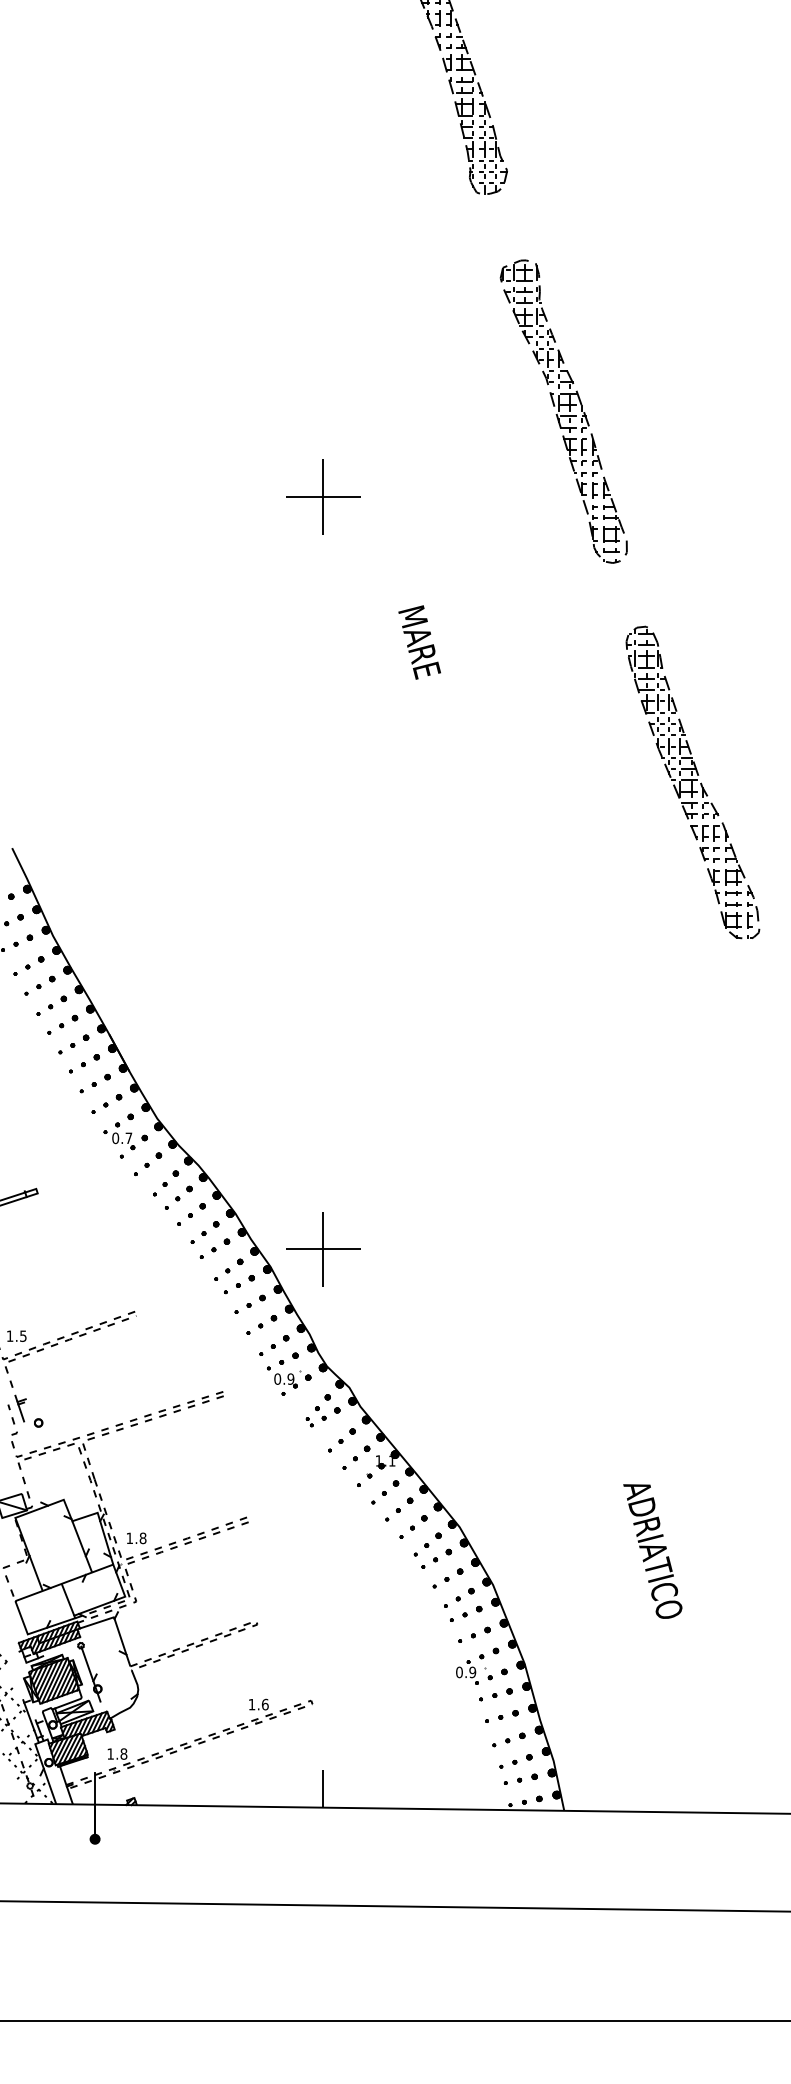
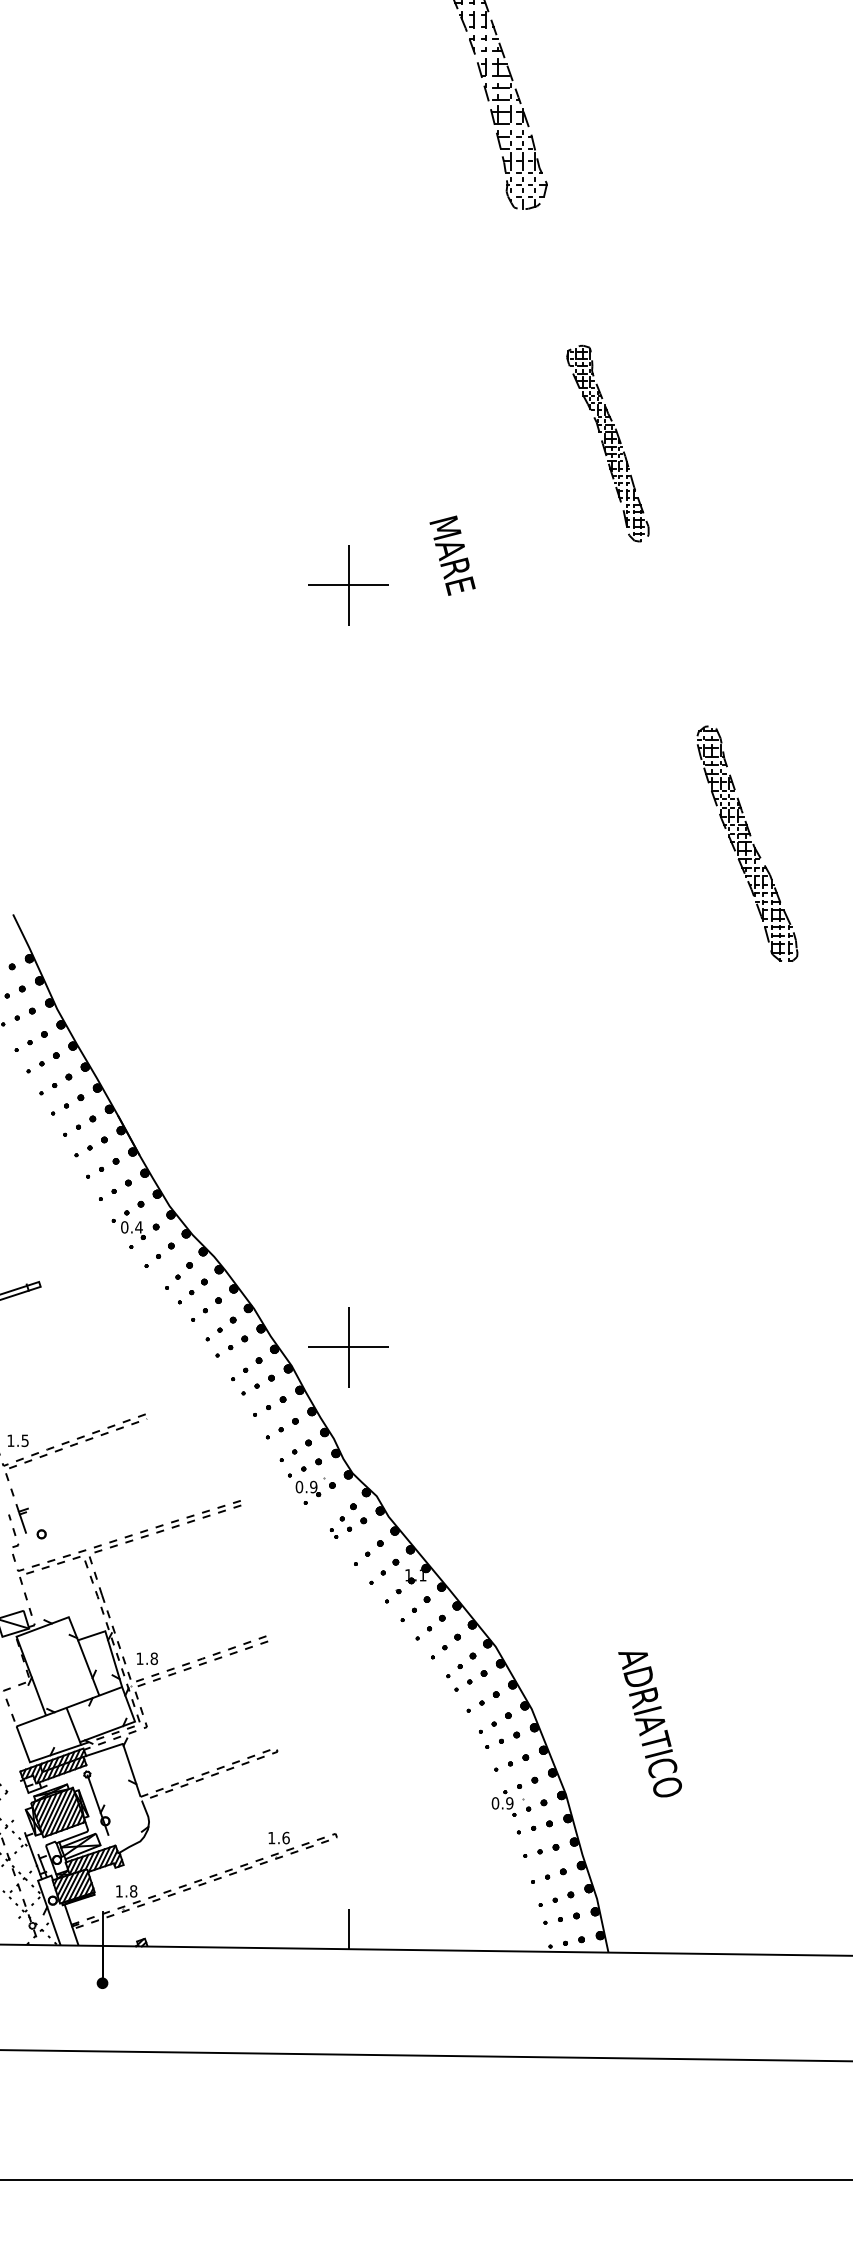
part: (563, 411) -> (607, 443), size x0.6
part: (323, 496) -> (348, 584), moved
text: (419, 642) -> (452, 555), moved
part: (692, 782) -> (746, 843), size x0.7
text: (128, 1137) -> (138, 1226), 0.7 -> 0.4
text: (652, 1551) -> (649, 1724), moved

